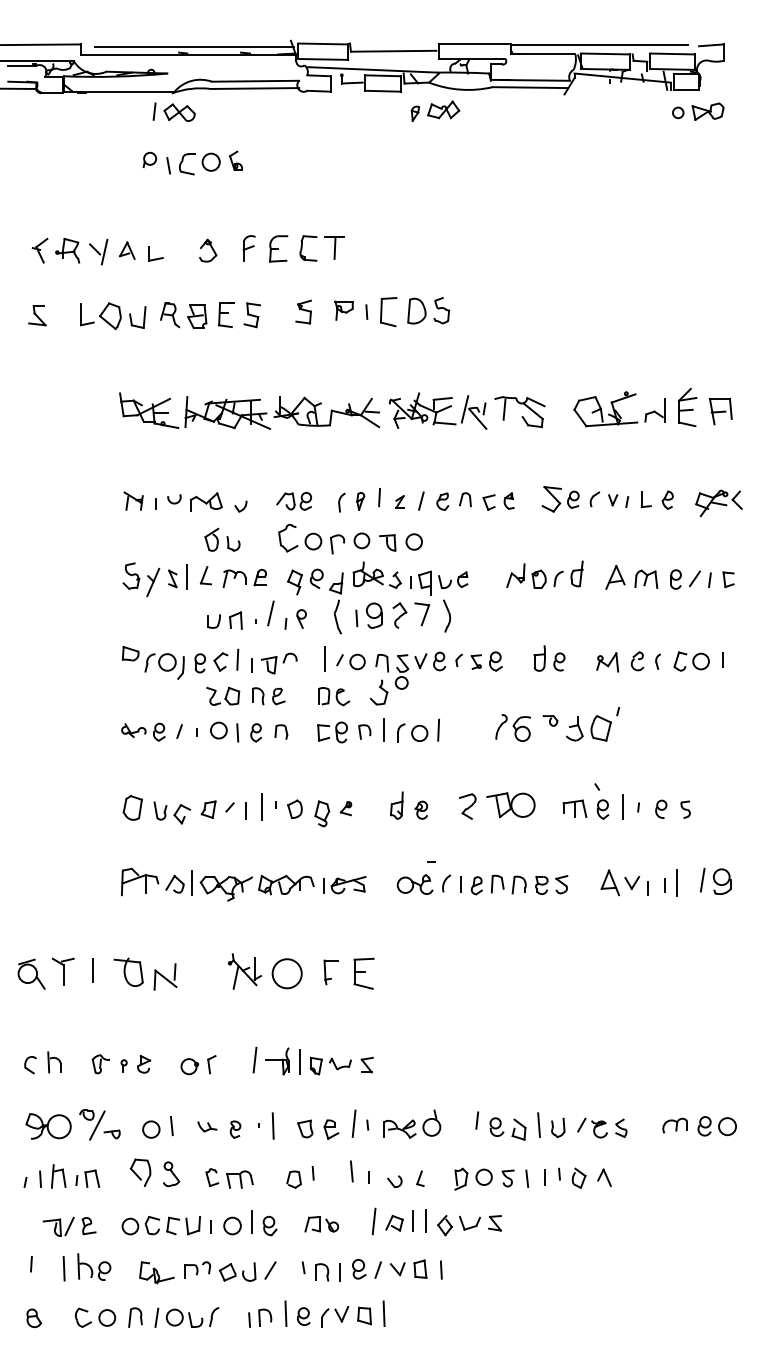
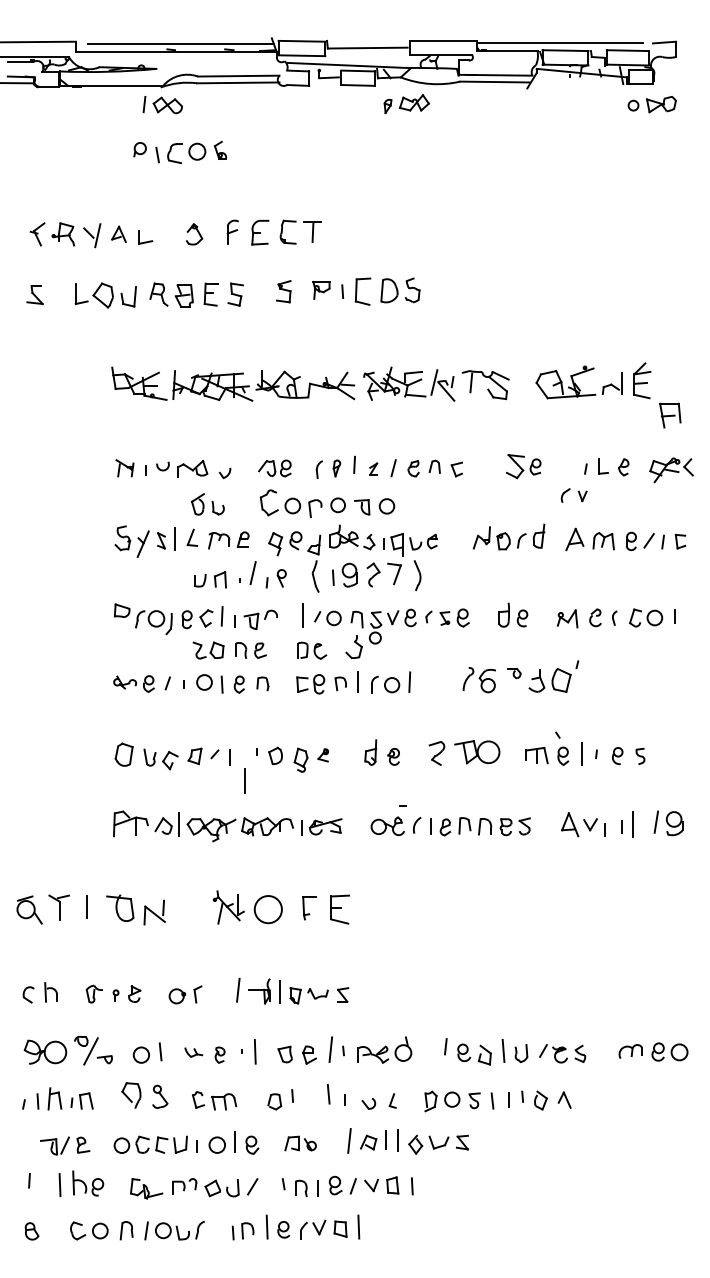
part: (721, 411) -> (670, 415), moved
part: (603, 499) -> (573, 495), moved
part: (509, 501) -> (475, 468), removed
line: (261, 806) -> (244, 780), moved

